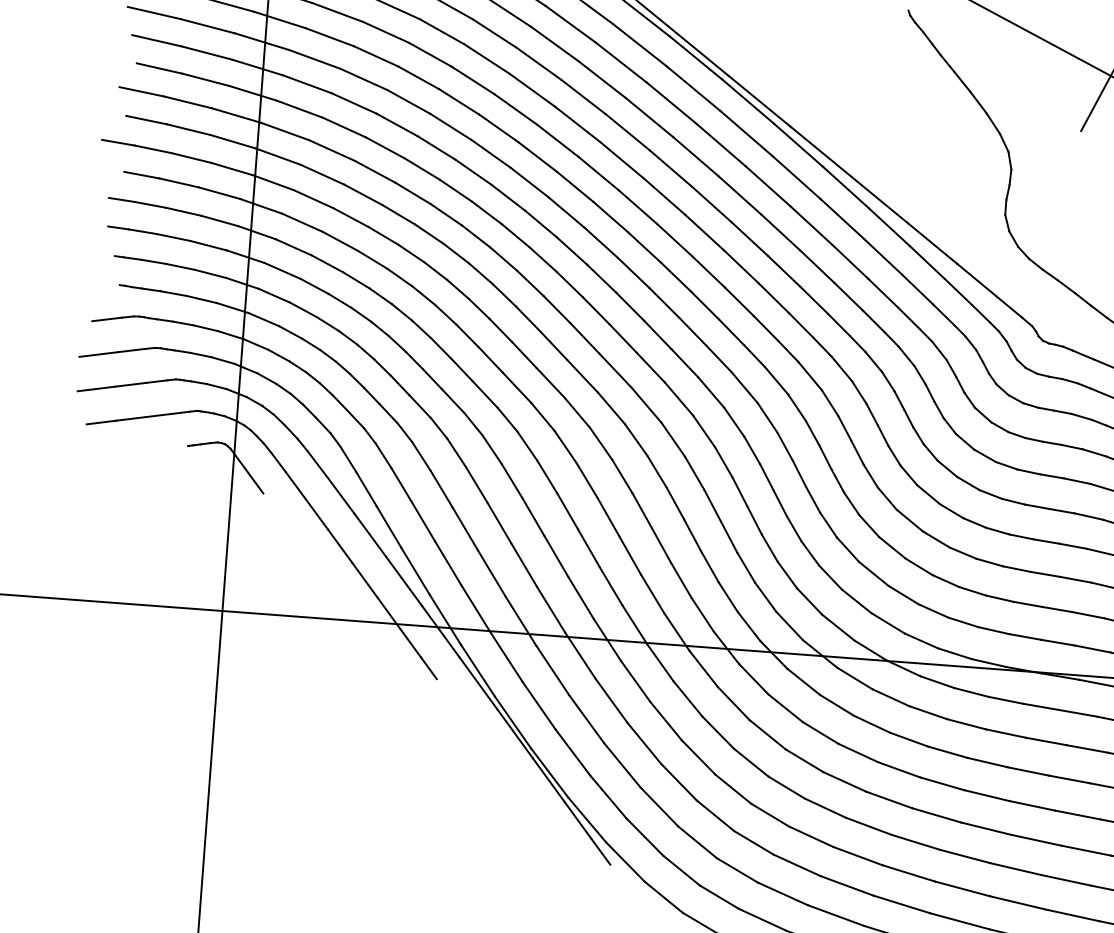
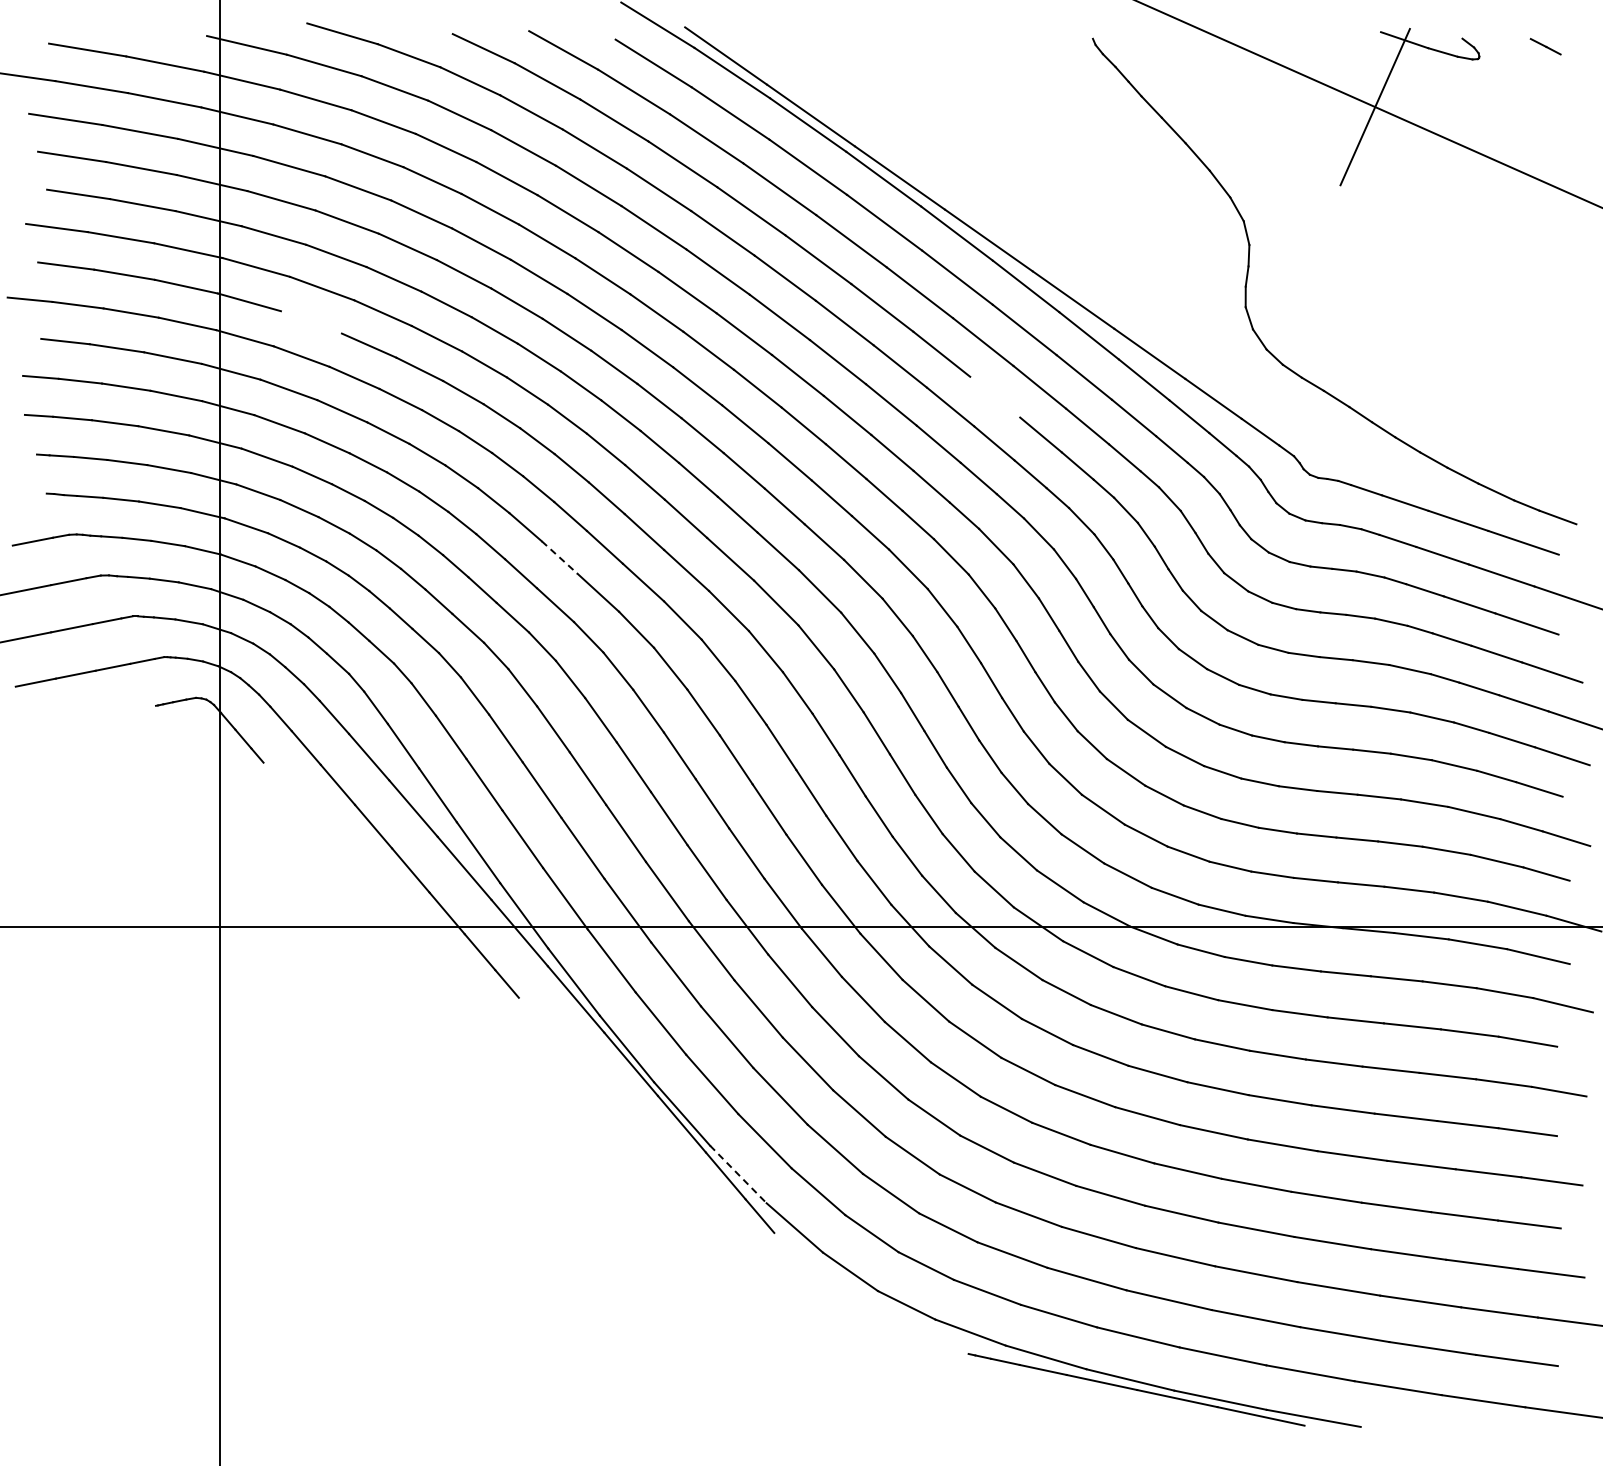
line: (322, 174) -> (311, 322), removed
line: (817, 266) -> (995, 396), removed
line: (491, 359) -> (560, 557), solid -> dashed
line: (587, 820) -> (738, 1174), solid -> dashed

